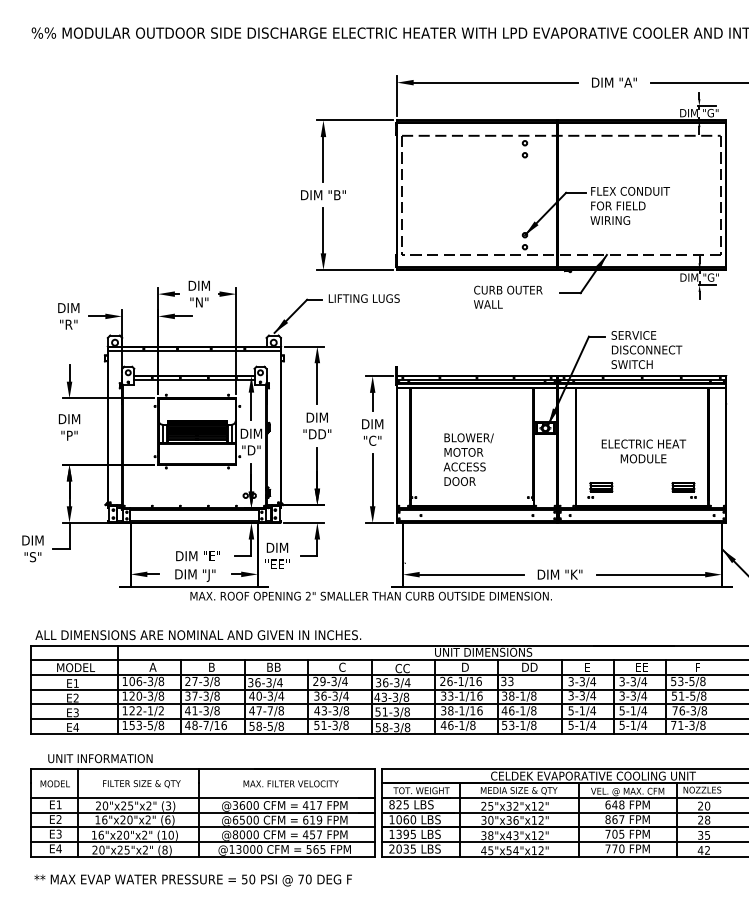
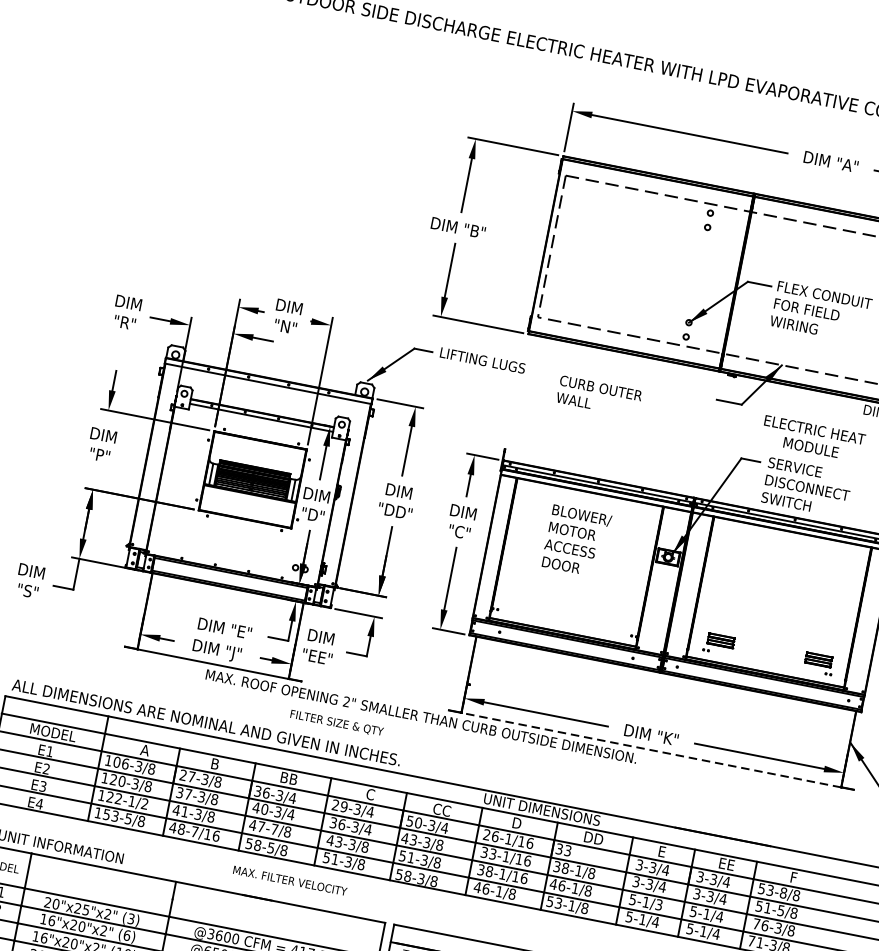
text: (508, 296) -> (599, 395), moved
text: (643, 451) -> (812, 438), moved
text: (468, 459) -> (576, 540), moved
line: (561, 586) -> (650, 749), solid -> dashed
text: (691, 681) -> (782, 892), 53-5/8 -> 53-8/8
text: (382, 682) -> (414, 821), 36-3/4 -> 50-3/4
text: (593, 710) -> (659, 904), 5-1/4 -> 5-1/3
text: (290, 783) -> (289, 880), moved
text: (141, 784) -> (336, 723), moved

